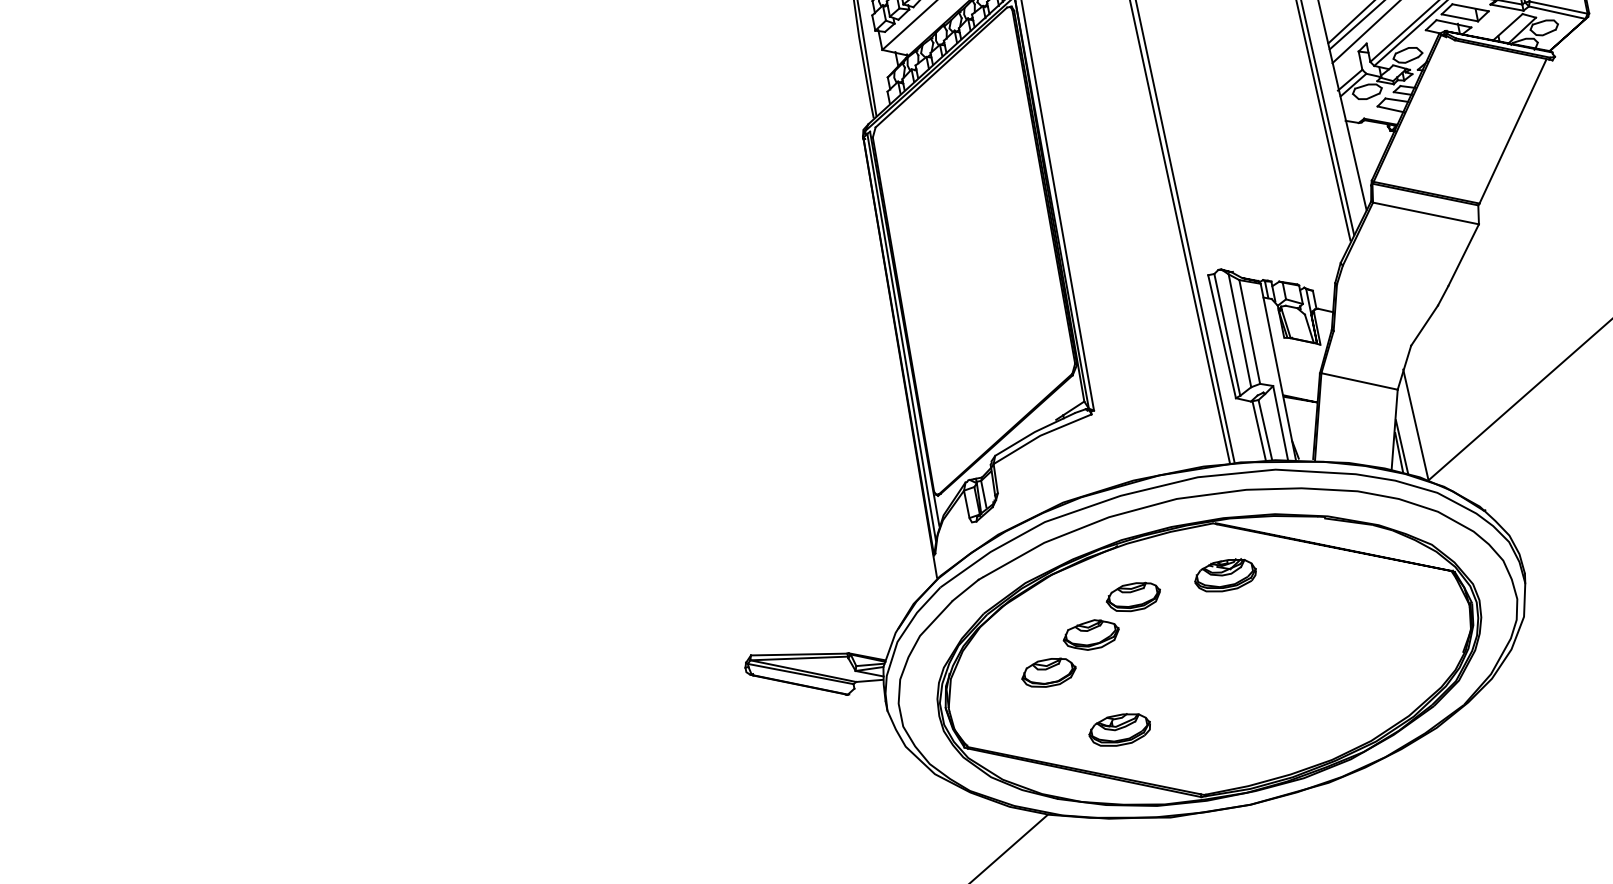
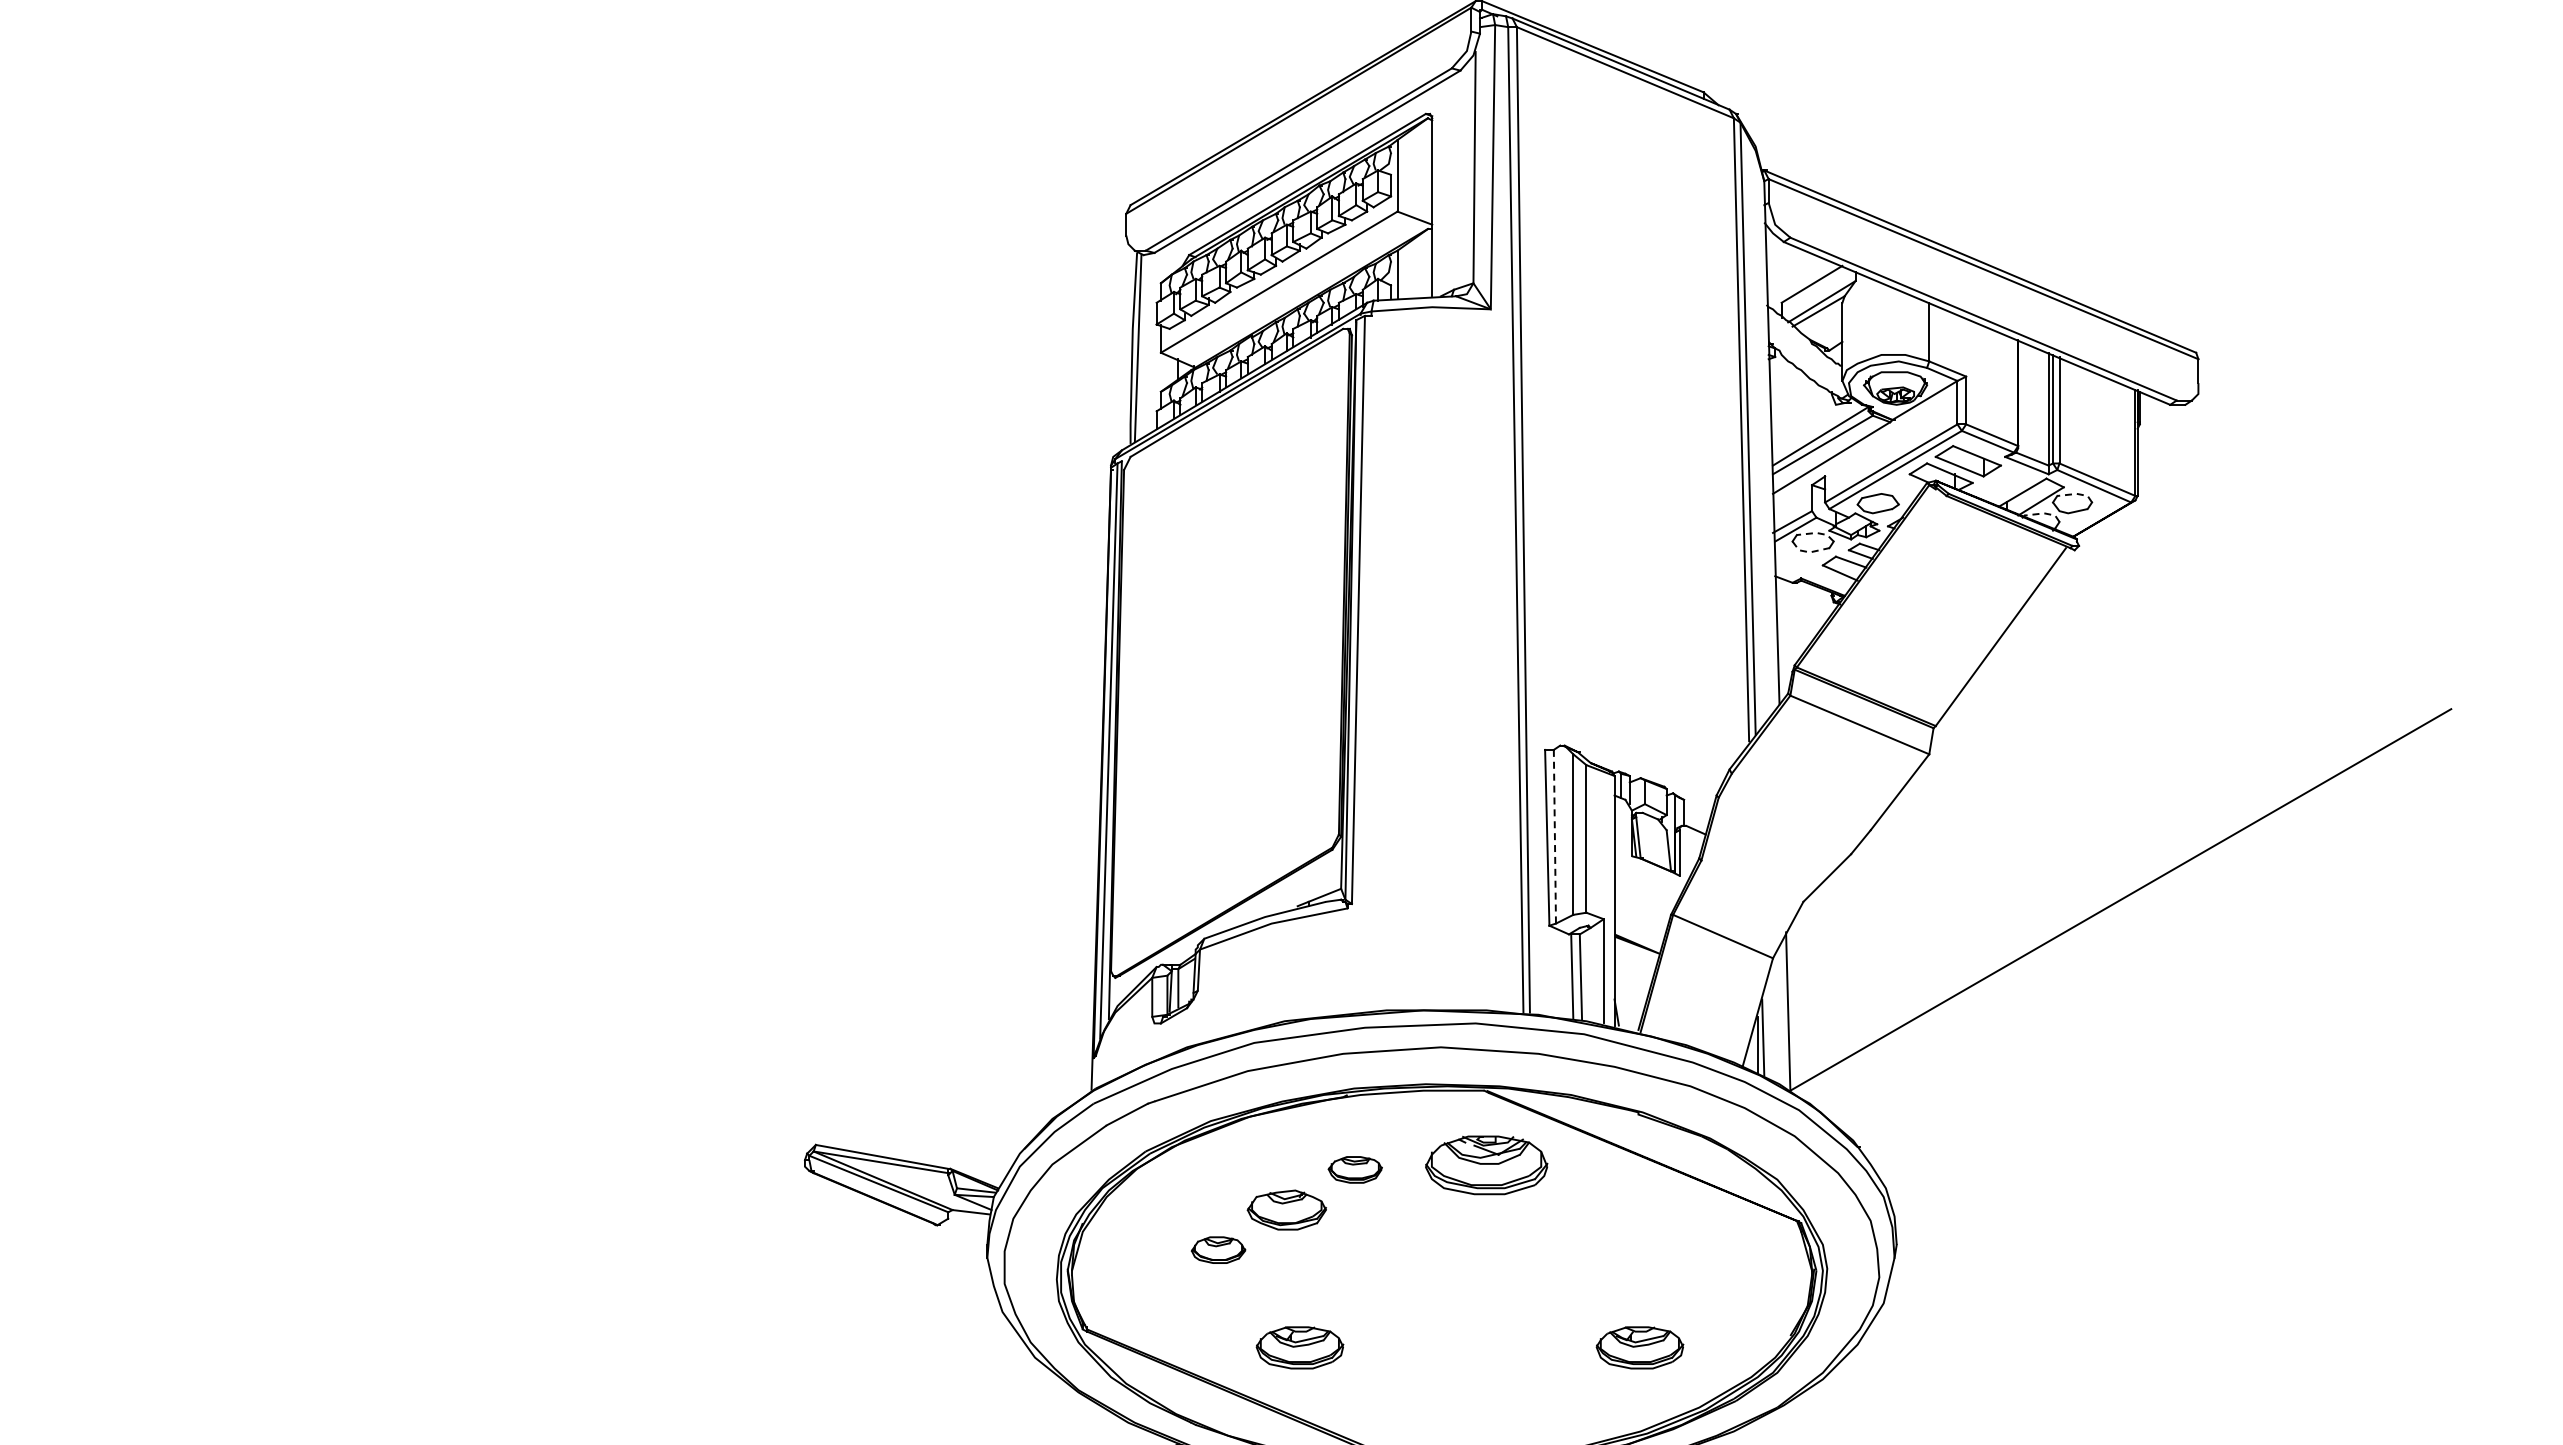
line: (1545, 20) -> (2076, 493), solid -> dashed
line: (1526, 38) -> (2044, 513), solid -> dashed
line: (1369, 84) -> (1817, 533), solid -> dashed
line: (1366, 99) -> (1809, 552), solid -> dashed
line: (1226, 334) -> (1554, 836), solid -> dashed
part: (1225, 575) -> (1486, 1165), size x1.4
part: (1133, 596) -> (1355, 1169), size x0.7
part: (1048, 672) -> (1218, 1249), size x0.7
part: (1358, 682) -> (1639, 1347), added

